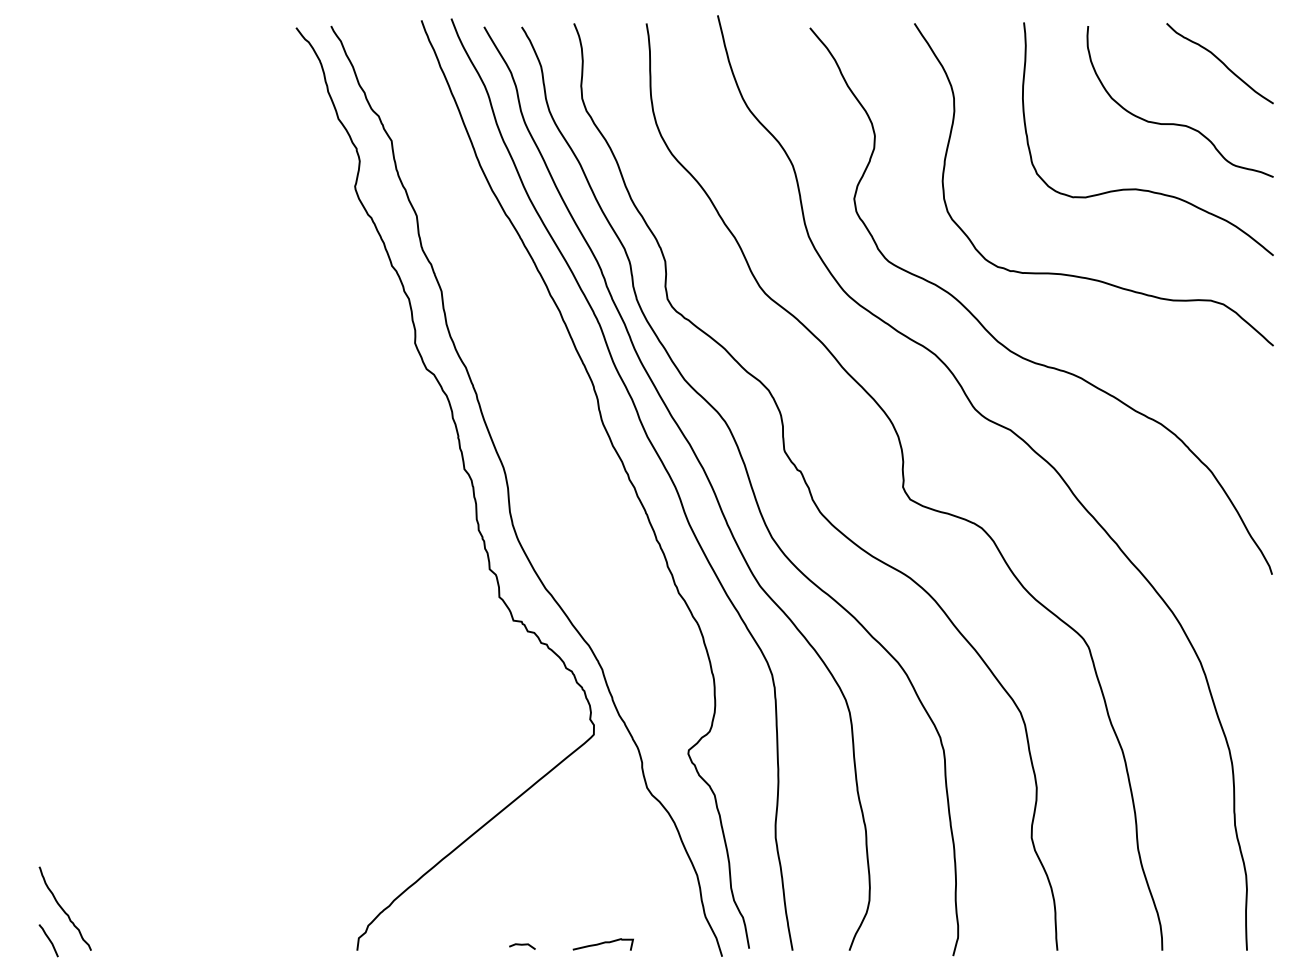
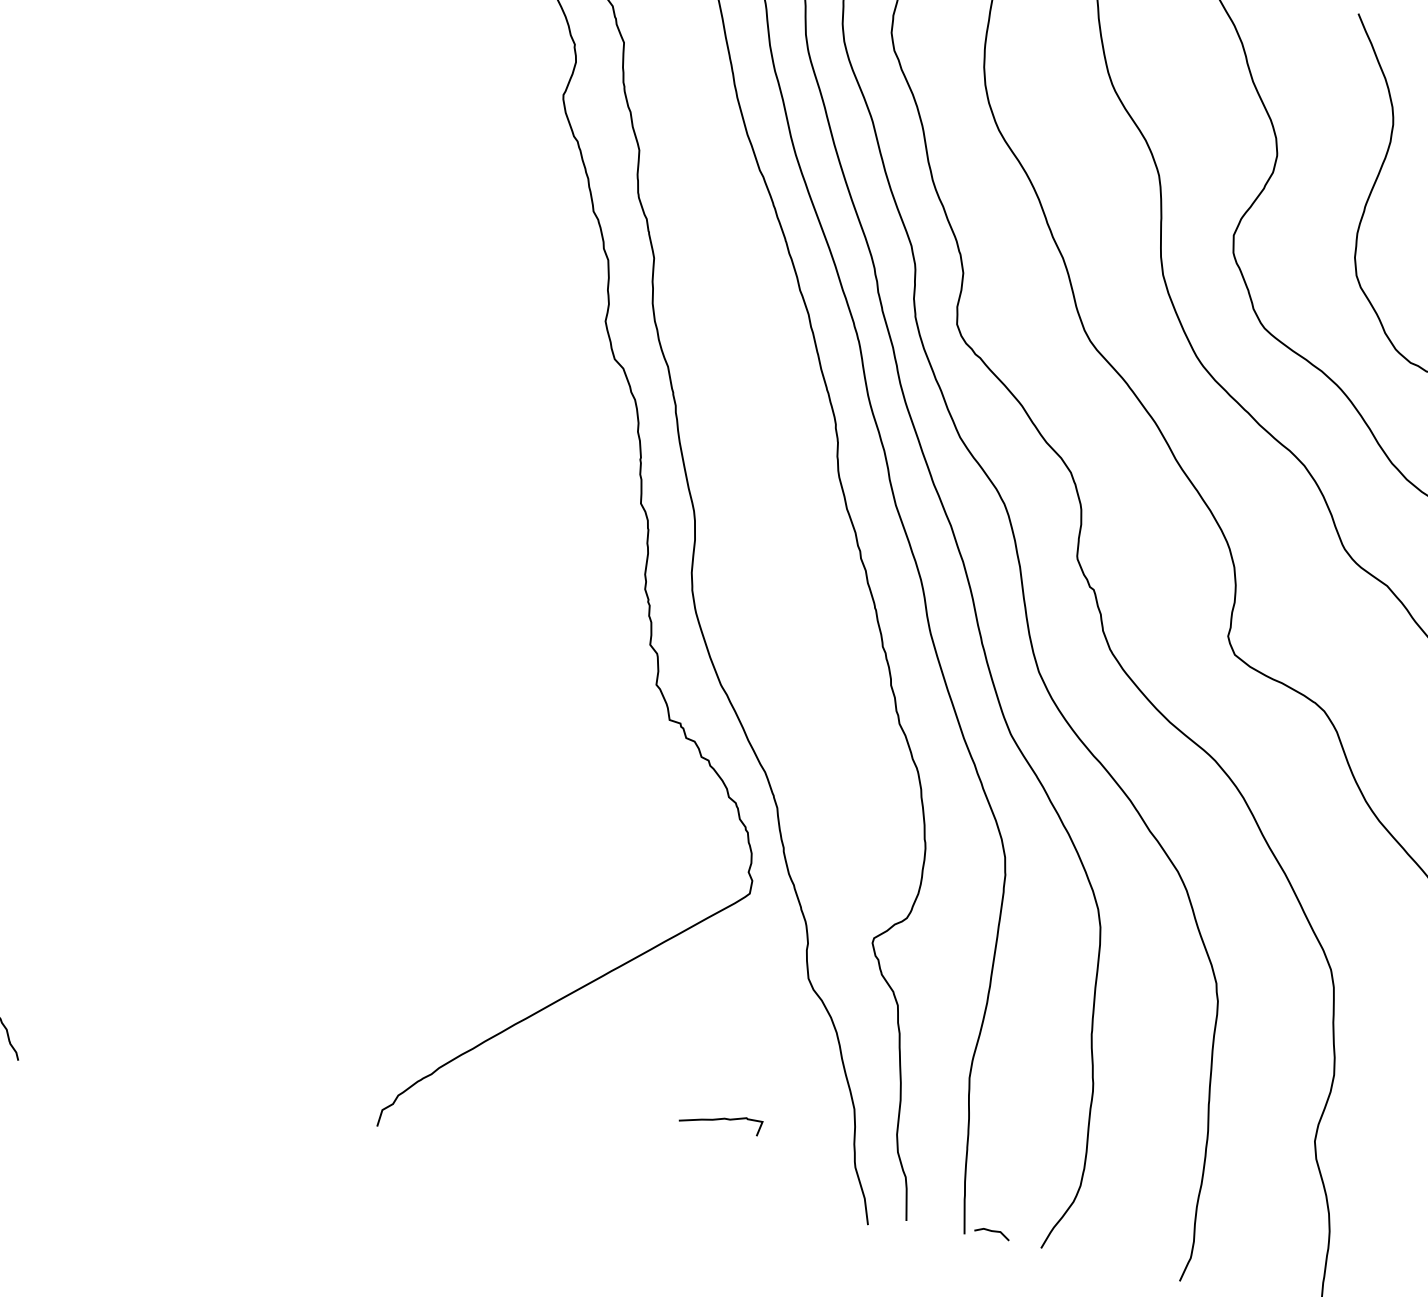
curve: (602, 944) -> (720, 1120), moved
line: (522, 945) -> (992, 1232), moved

